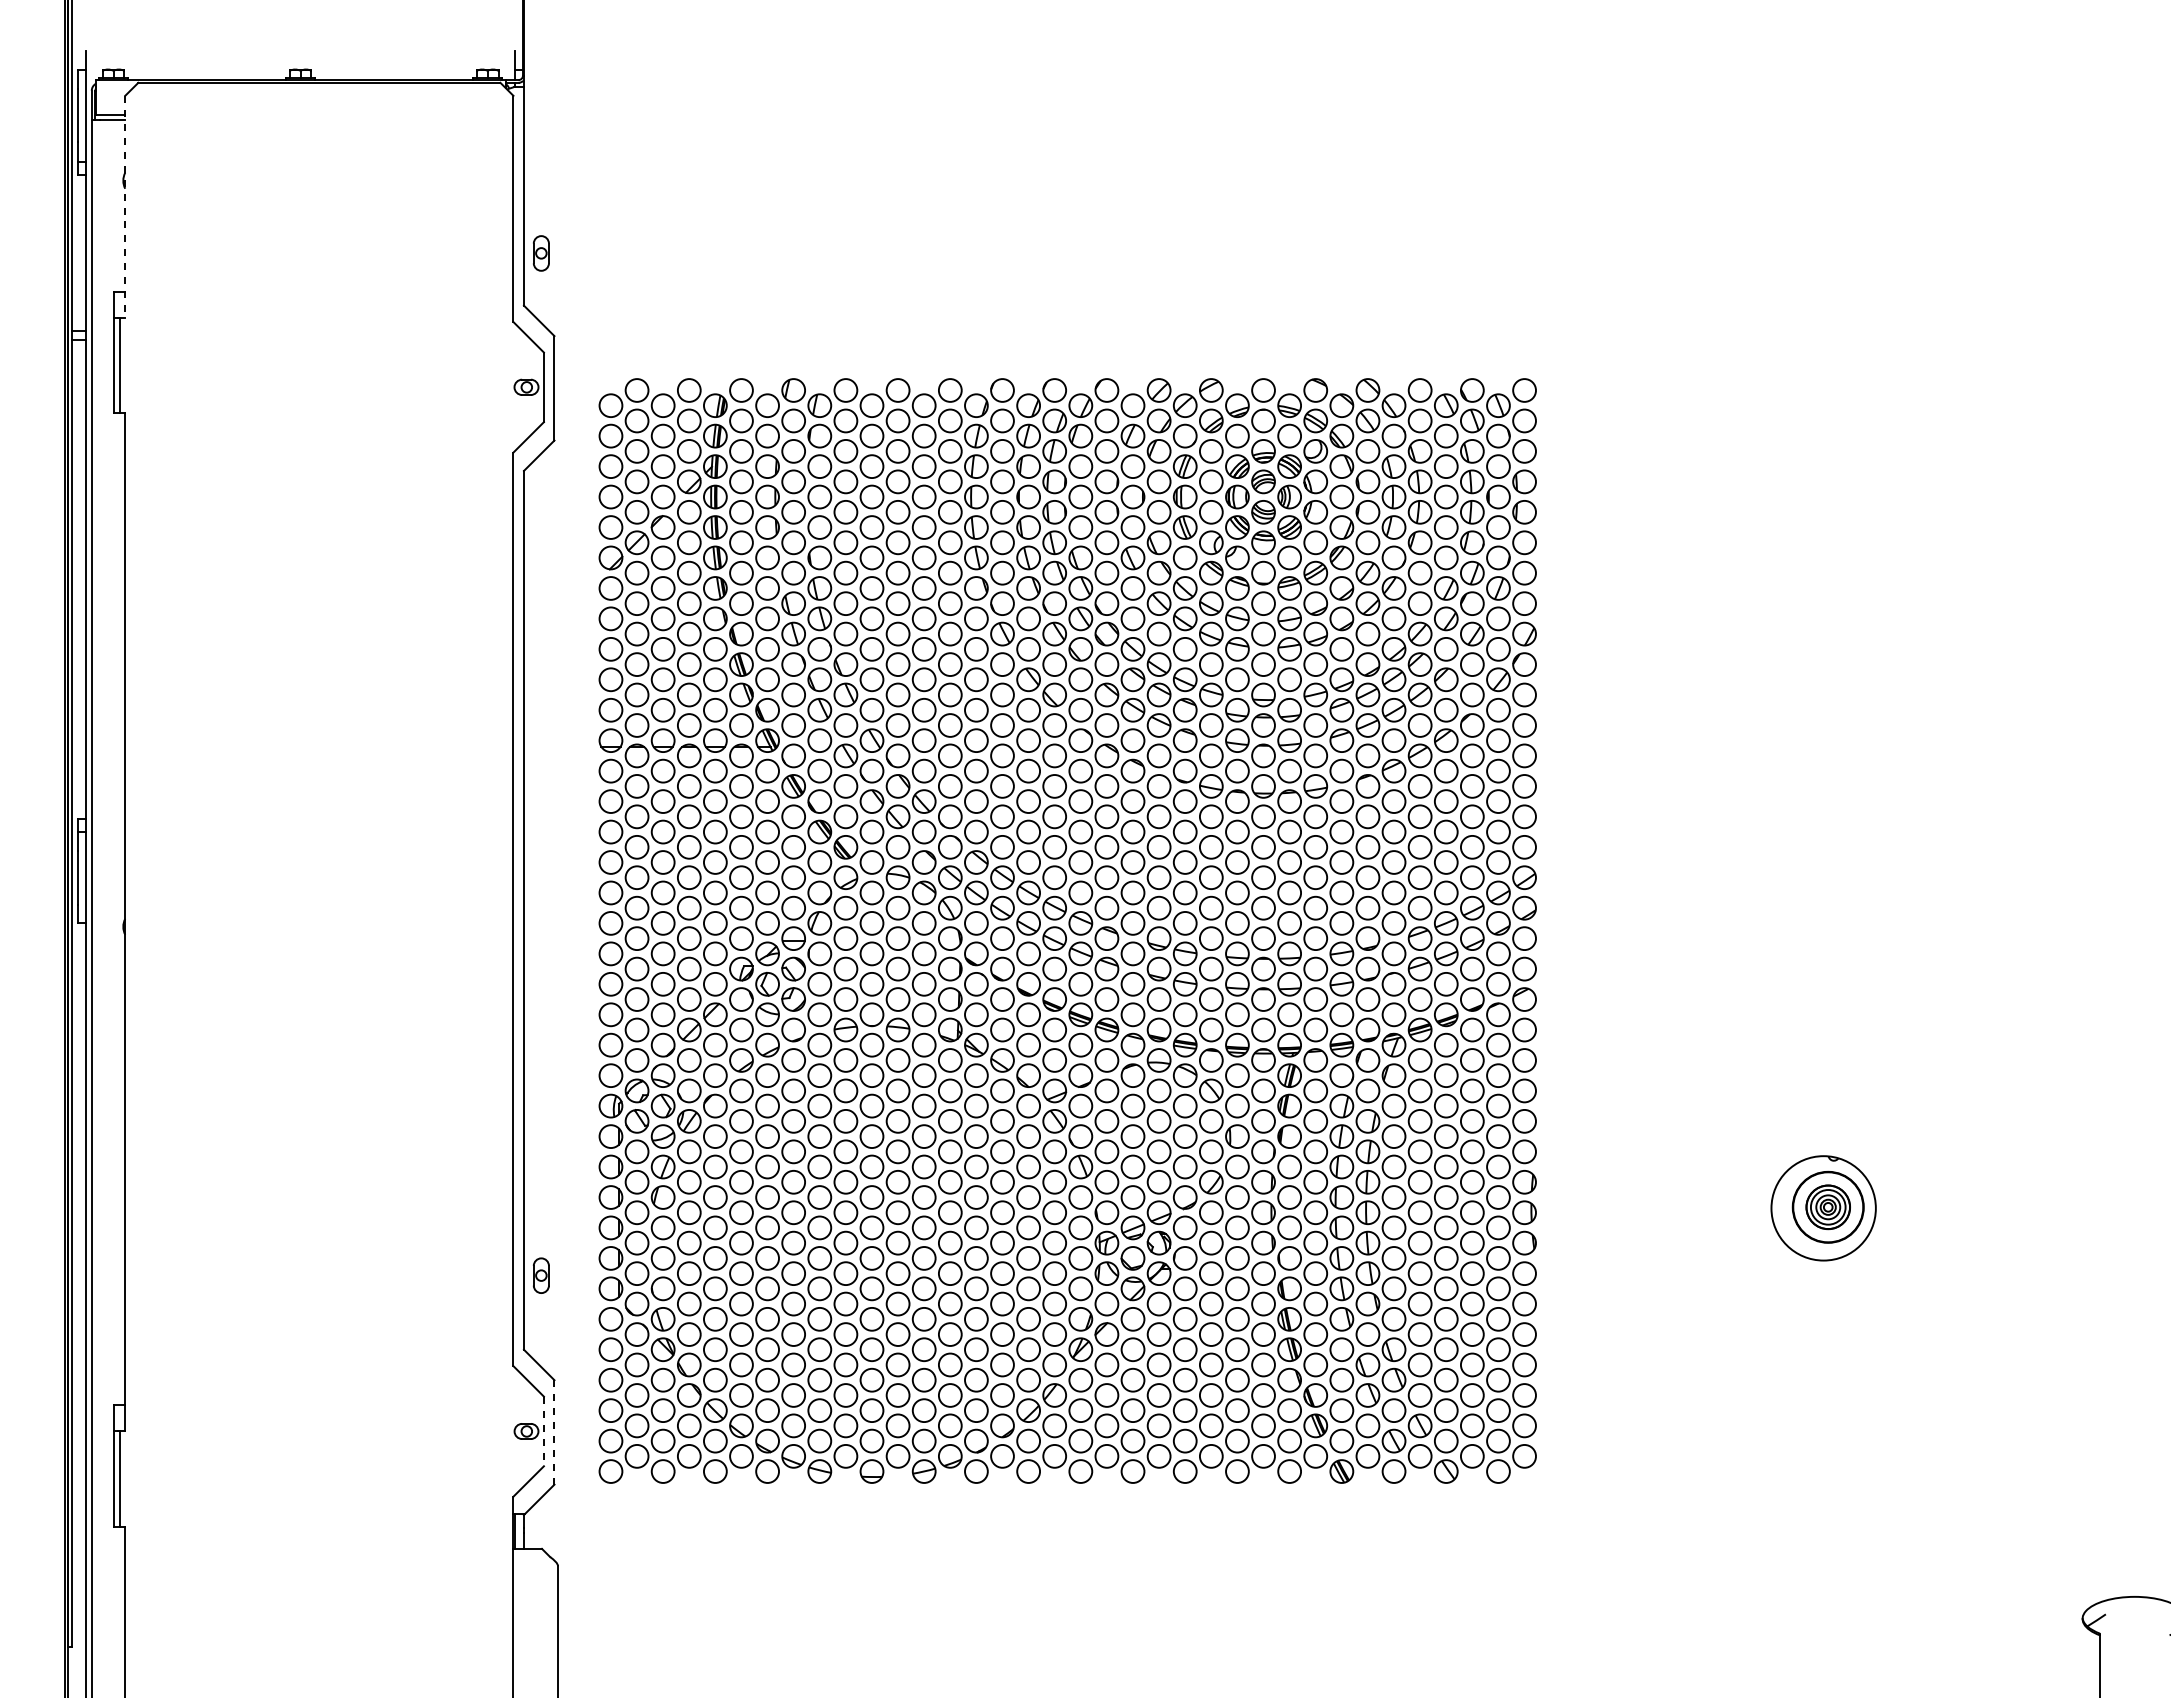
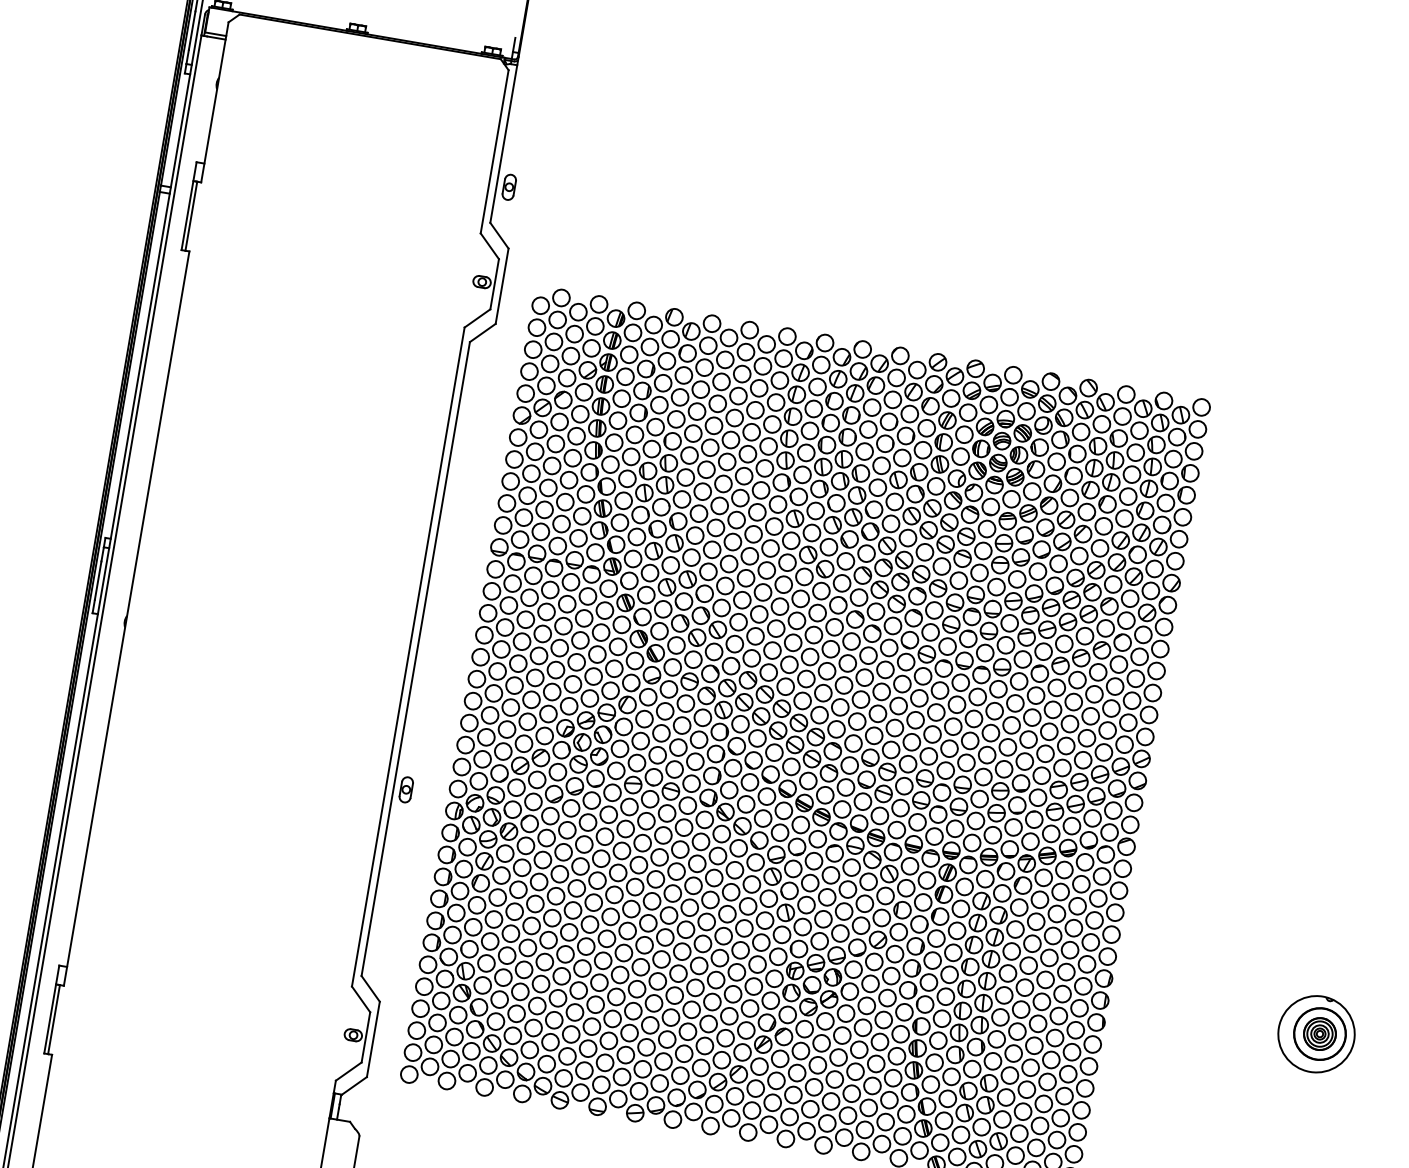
line: (125, 206) -> (215, 102), dashed -> solid
part: (540, 1275) -> (405, 789), moved
line: (543, 1431) -> (365, 1037), dashed -> solid
line: (554, 1431) -> (373, 1038), dashed -> solid

